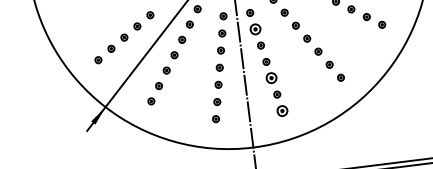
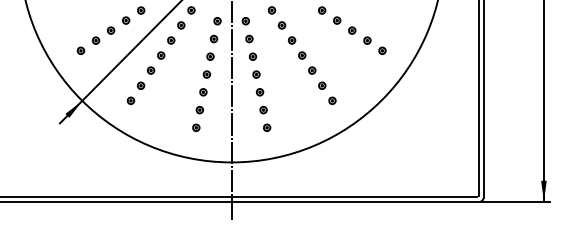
part: (255, 28) -> (249, 38), size x0.62
part: (272, 78) -> (260, 92), size x0.62
part: (282, 110) -> (267, 127), size x0.62

